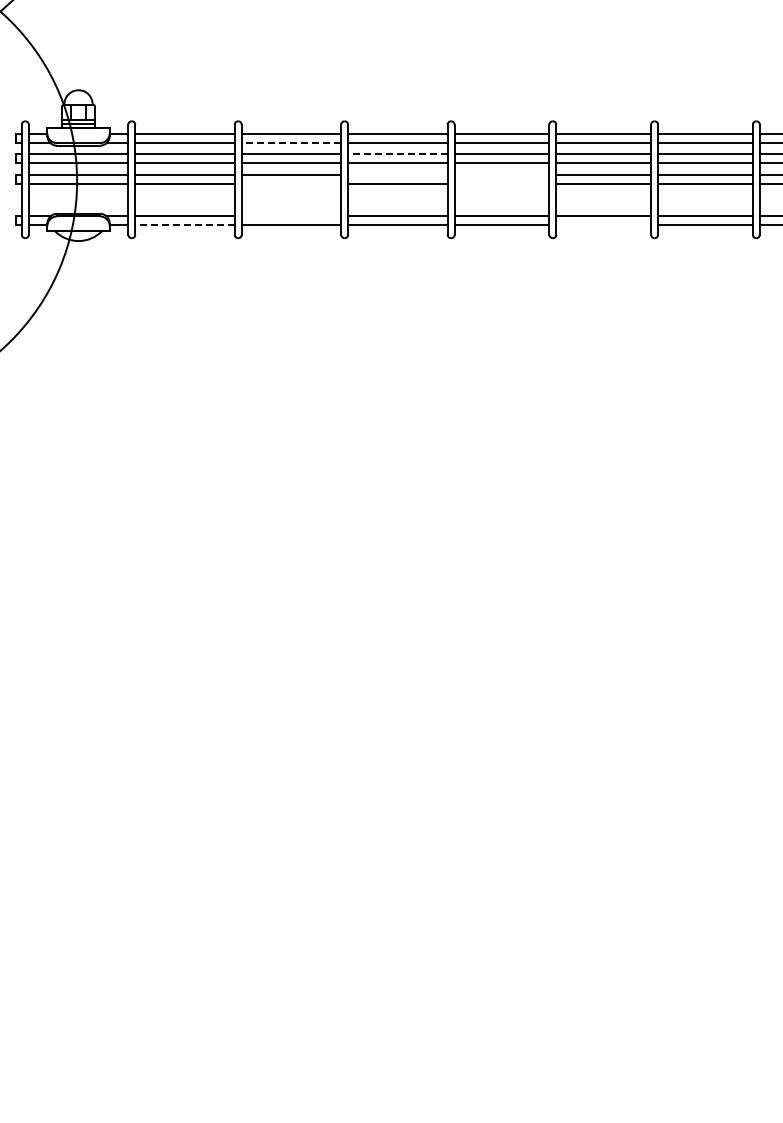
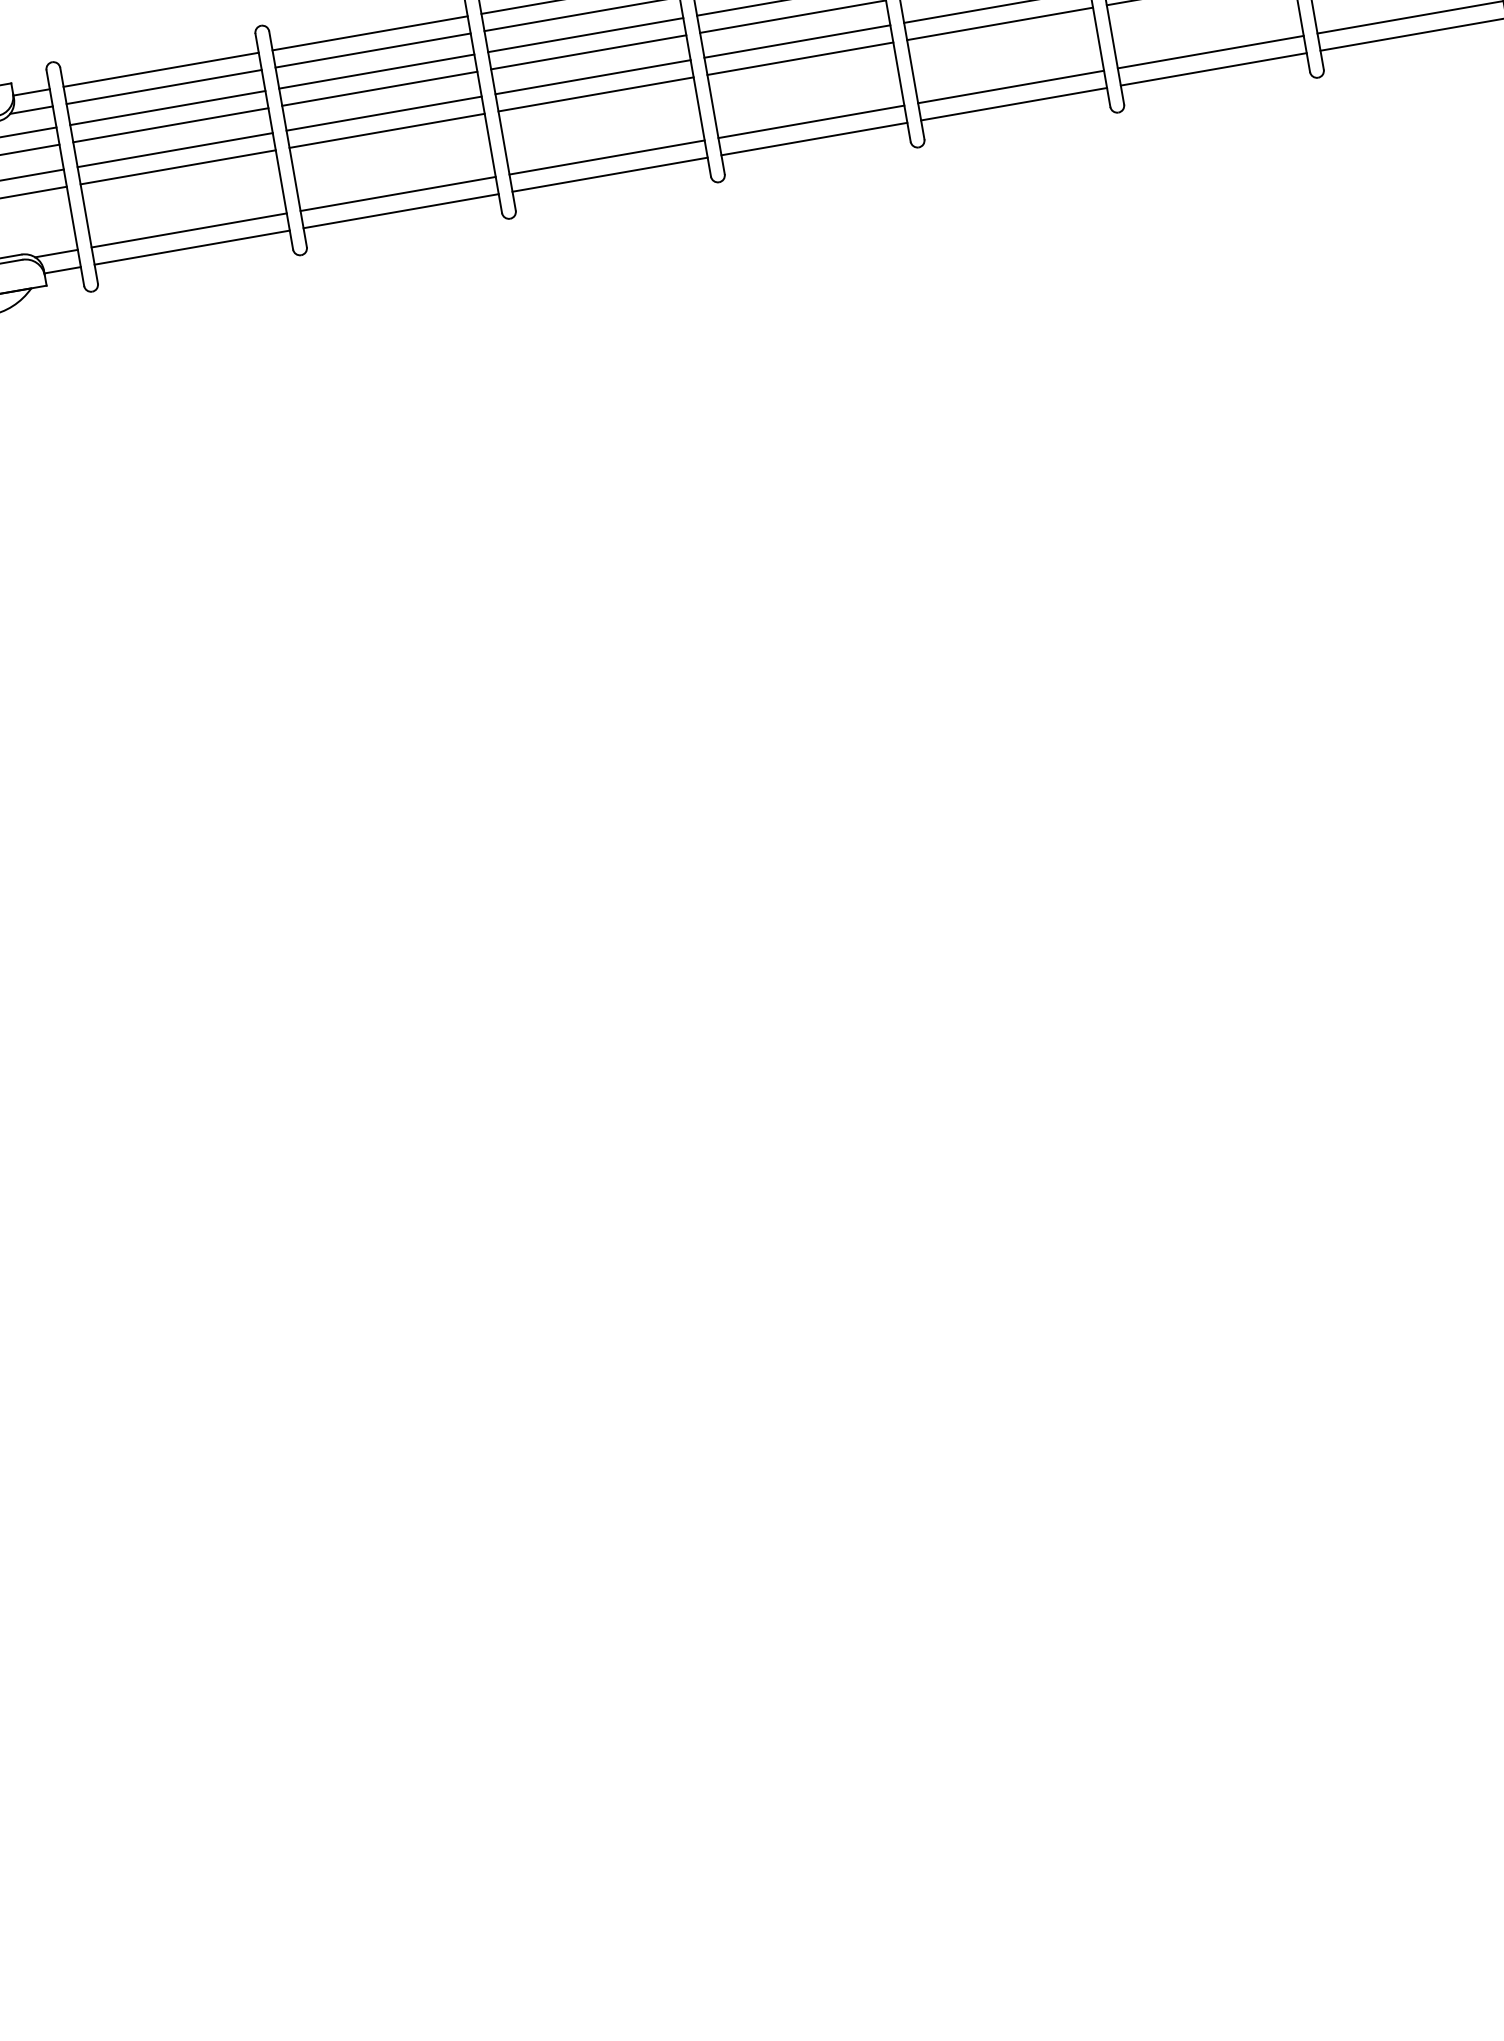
line: (291, 143) -> (373, 51), dashed -> solid
line: (397, 153) -> (584, 34), dashed -> solid
line: (397, 175) -> (592, 77), added
line: (501, 175) -> (796, 41), added
line: (291, 184) -> (387, 131), added
line: (501, 184) -> (799, 59), added
line: (291, 216) -> (398, 194), added
line: (185, 225) -> (193, 248), dashed -> solid
line: (603, 225) -> (1013, 105), added

